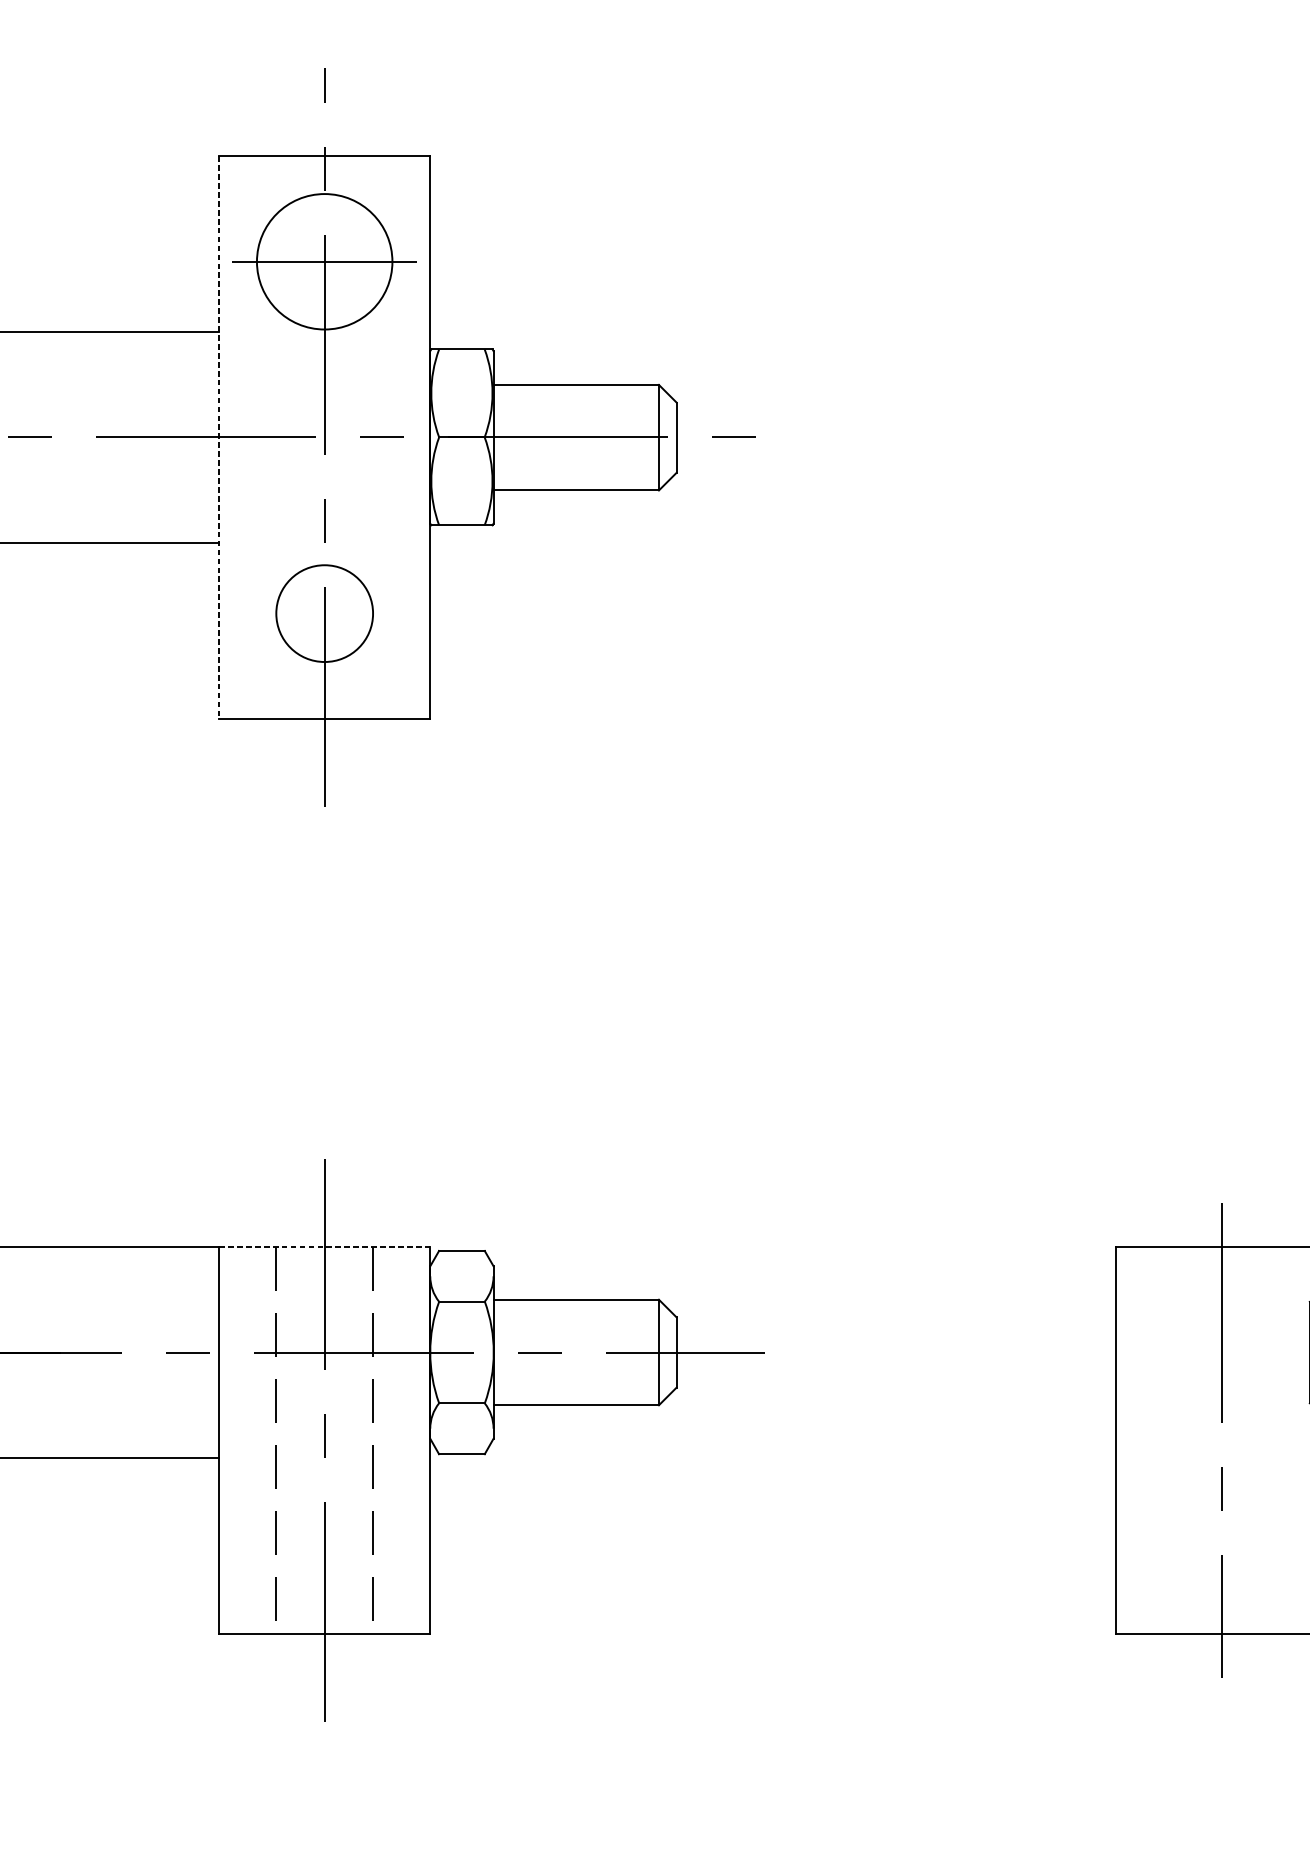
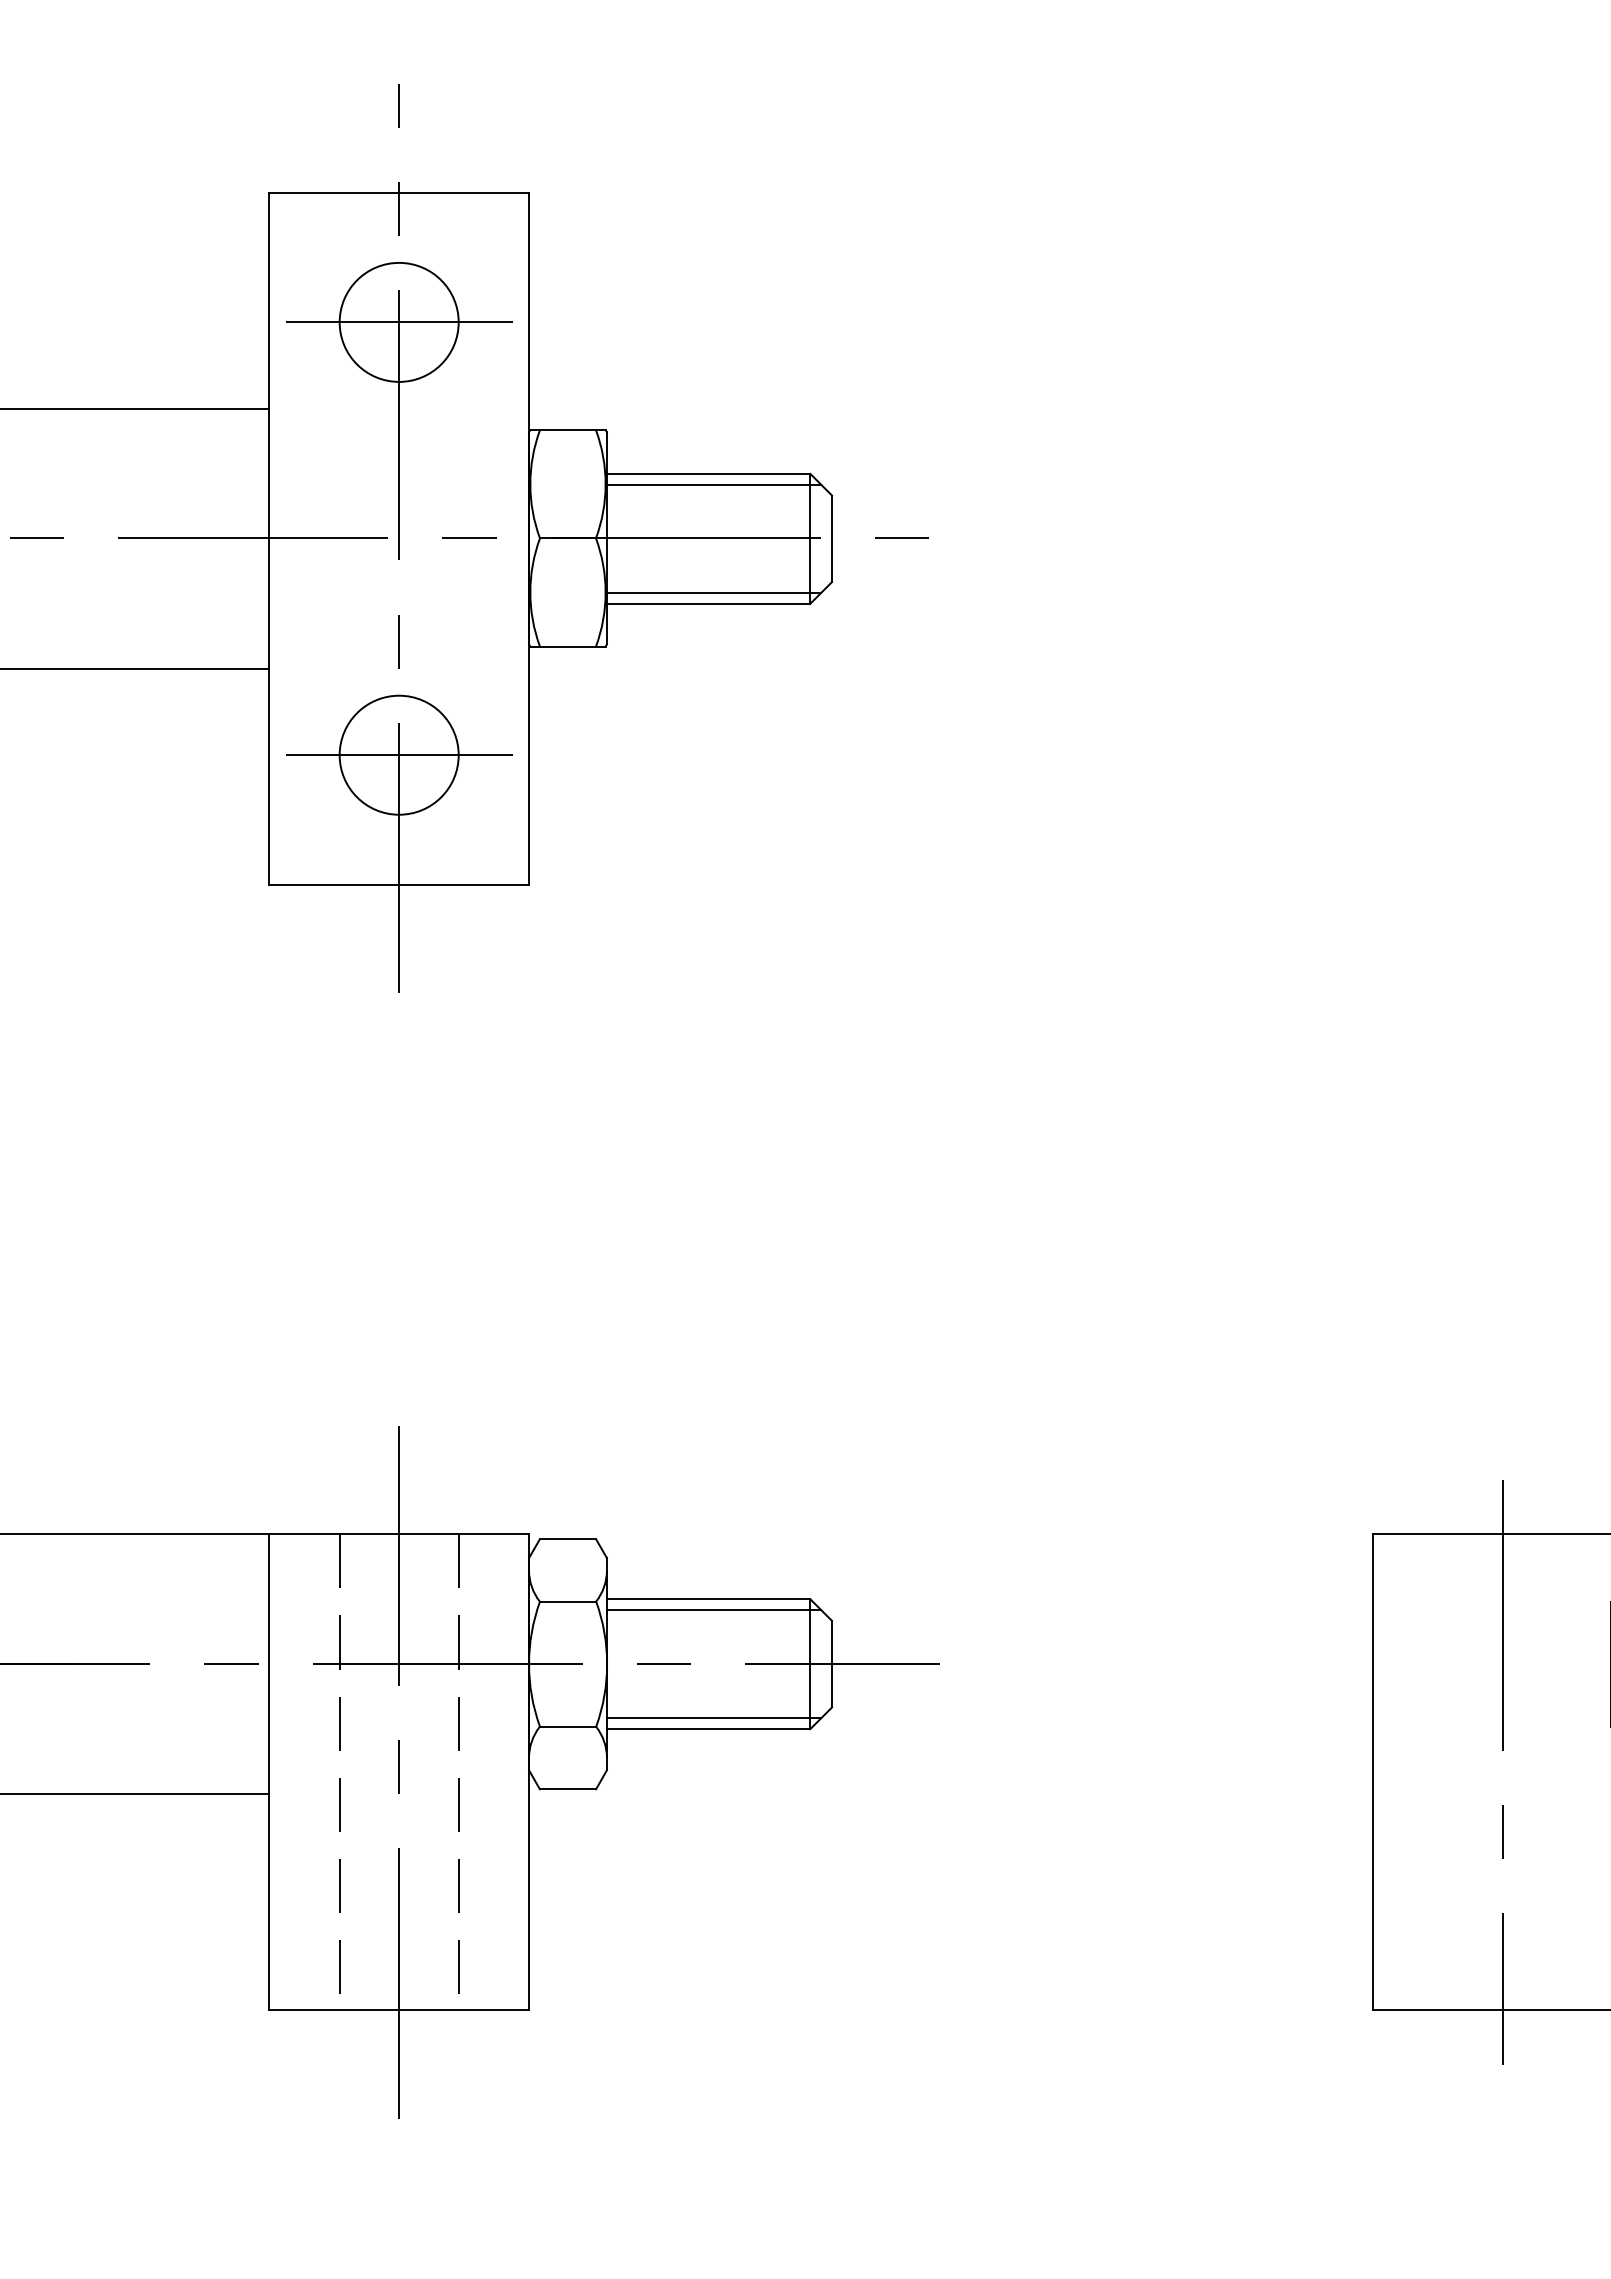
circle: (324, 261) -> (398, 321), size x0.71
line: (580, 393) -> (713, 484), added
line: (219, 438) -> (269, 539), dashed -> solid
line: (580, 481) -> (713, 592), added
line: (324, 613) -> (398, 755), added
line: (324, 1247) -> (399, 1534), dashed -> solid
line: (580, 1308) -> (713, 1610), added
line: (580, 1396) -> (713, 1718), added

